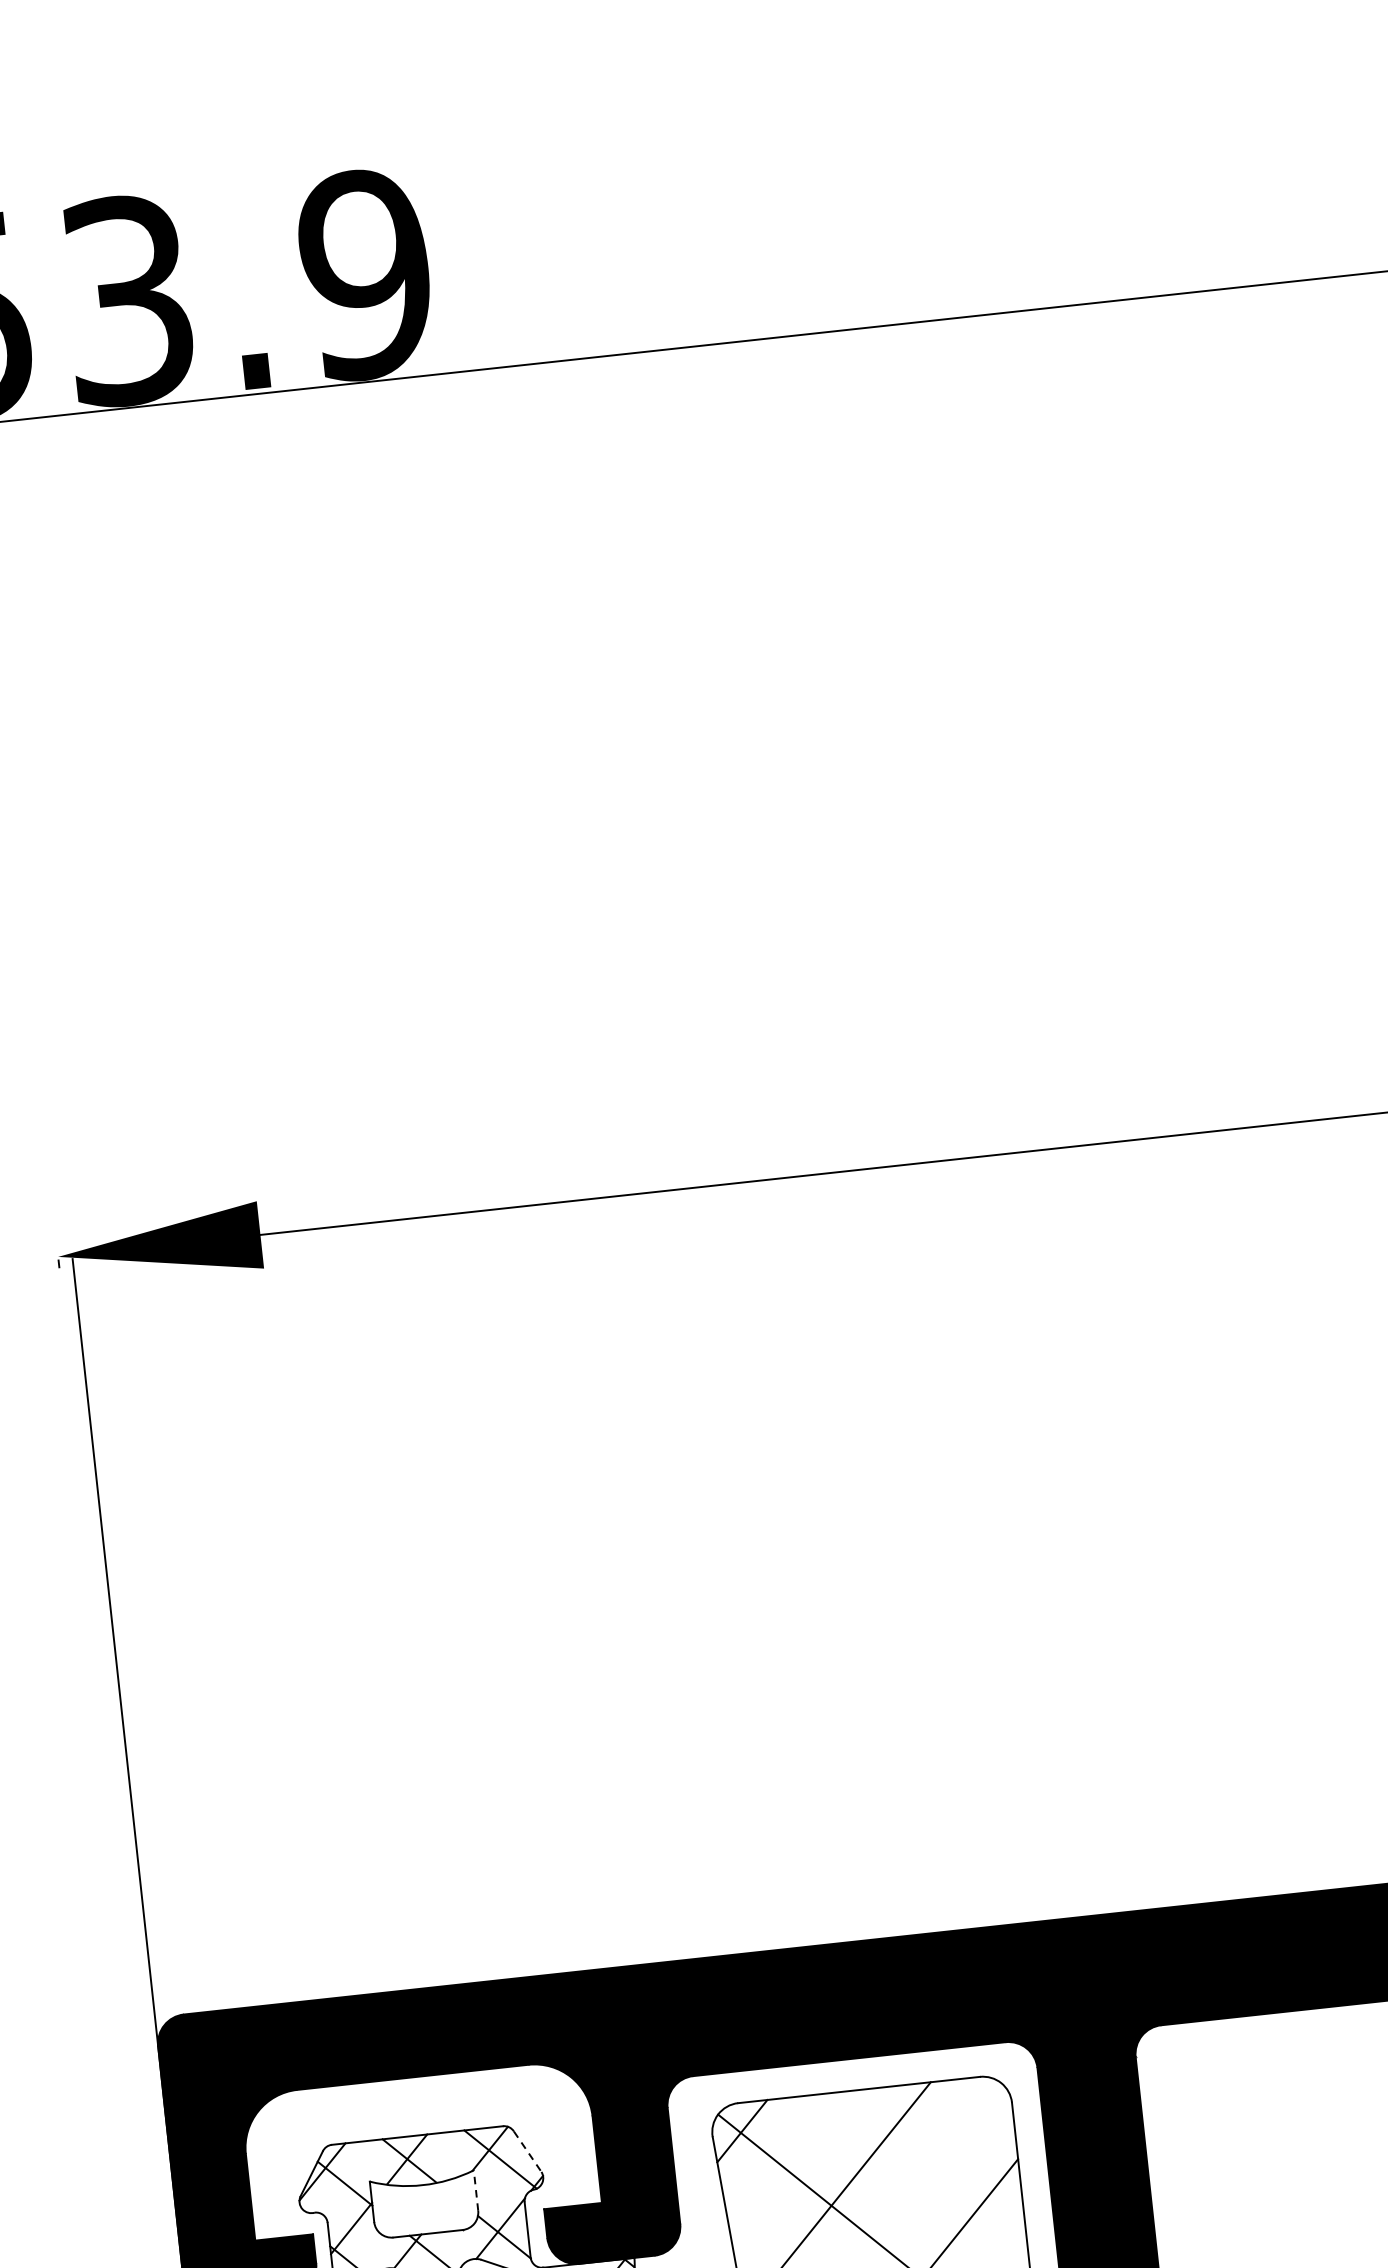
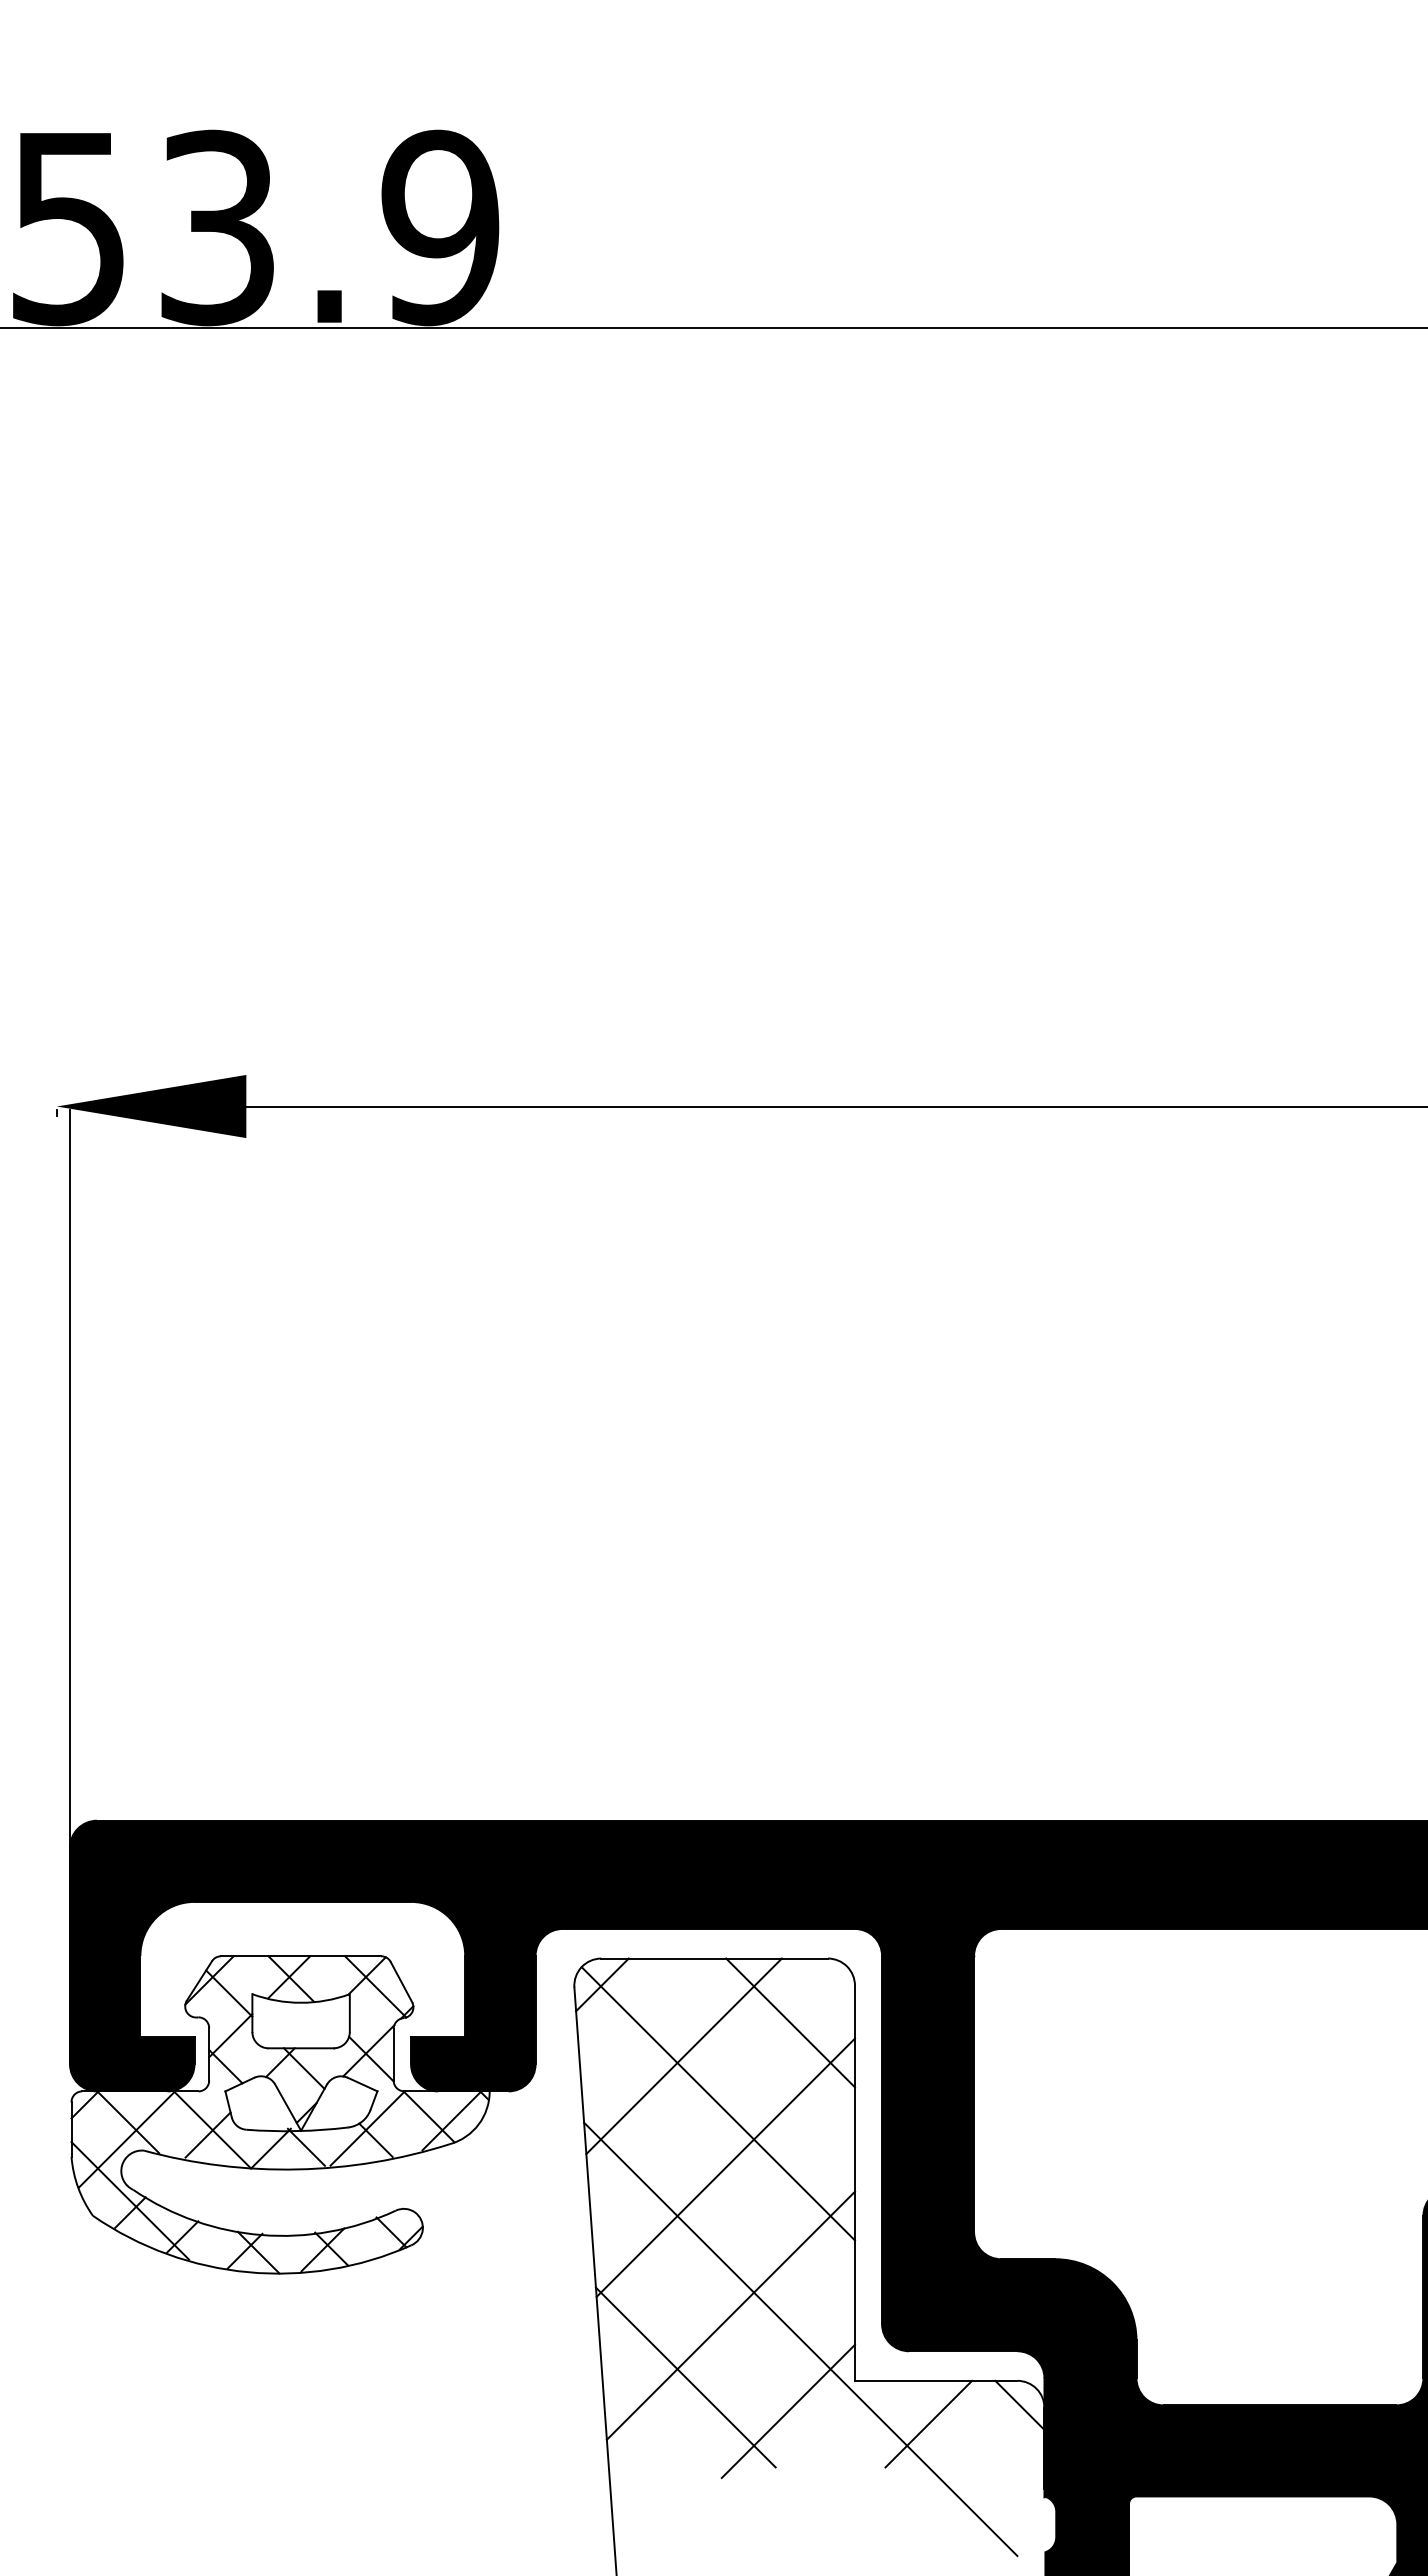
line: (947, 2149) -> (790, 2022), added
line: (527, 2151) -> (401, 1982), dashed -> solid
line: (475, 2191) -> (349, 2013), dashed -> solid

